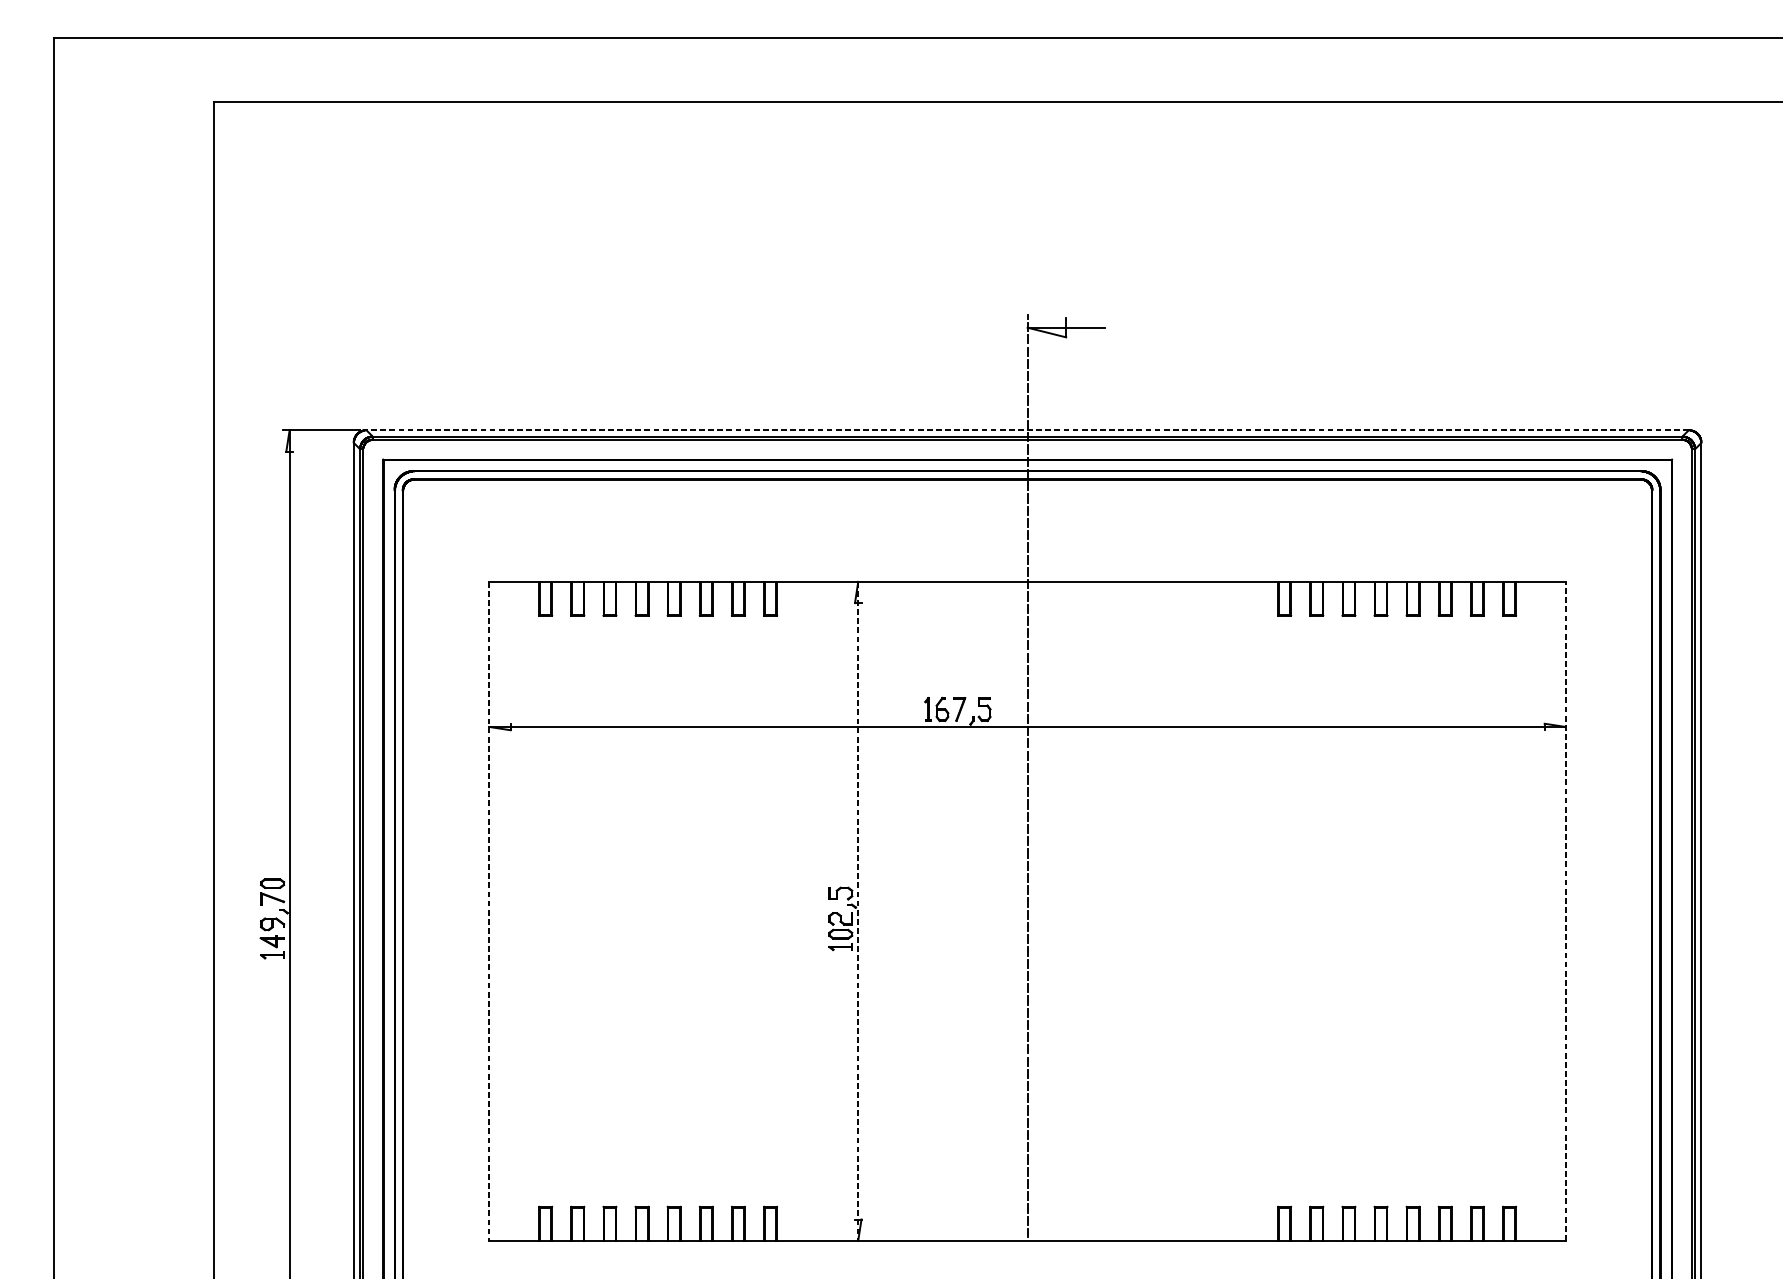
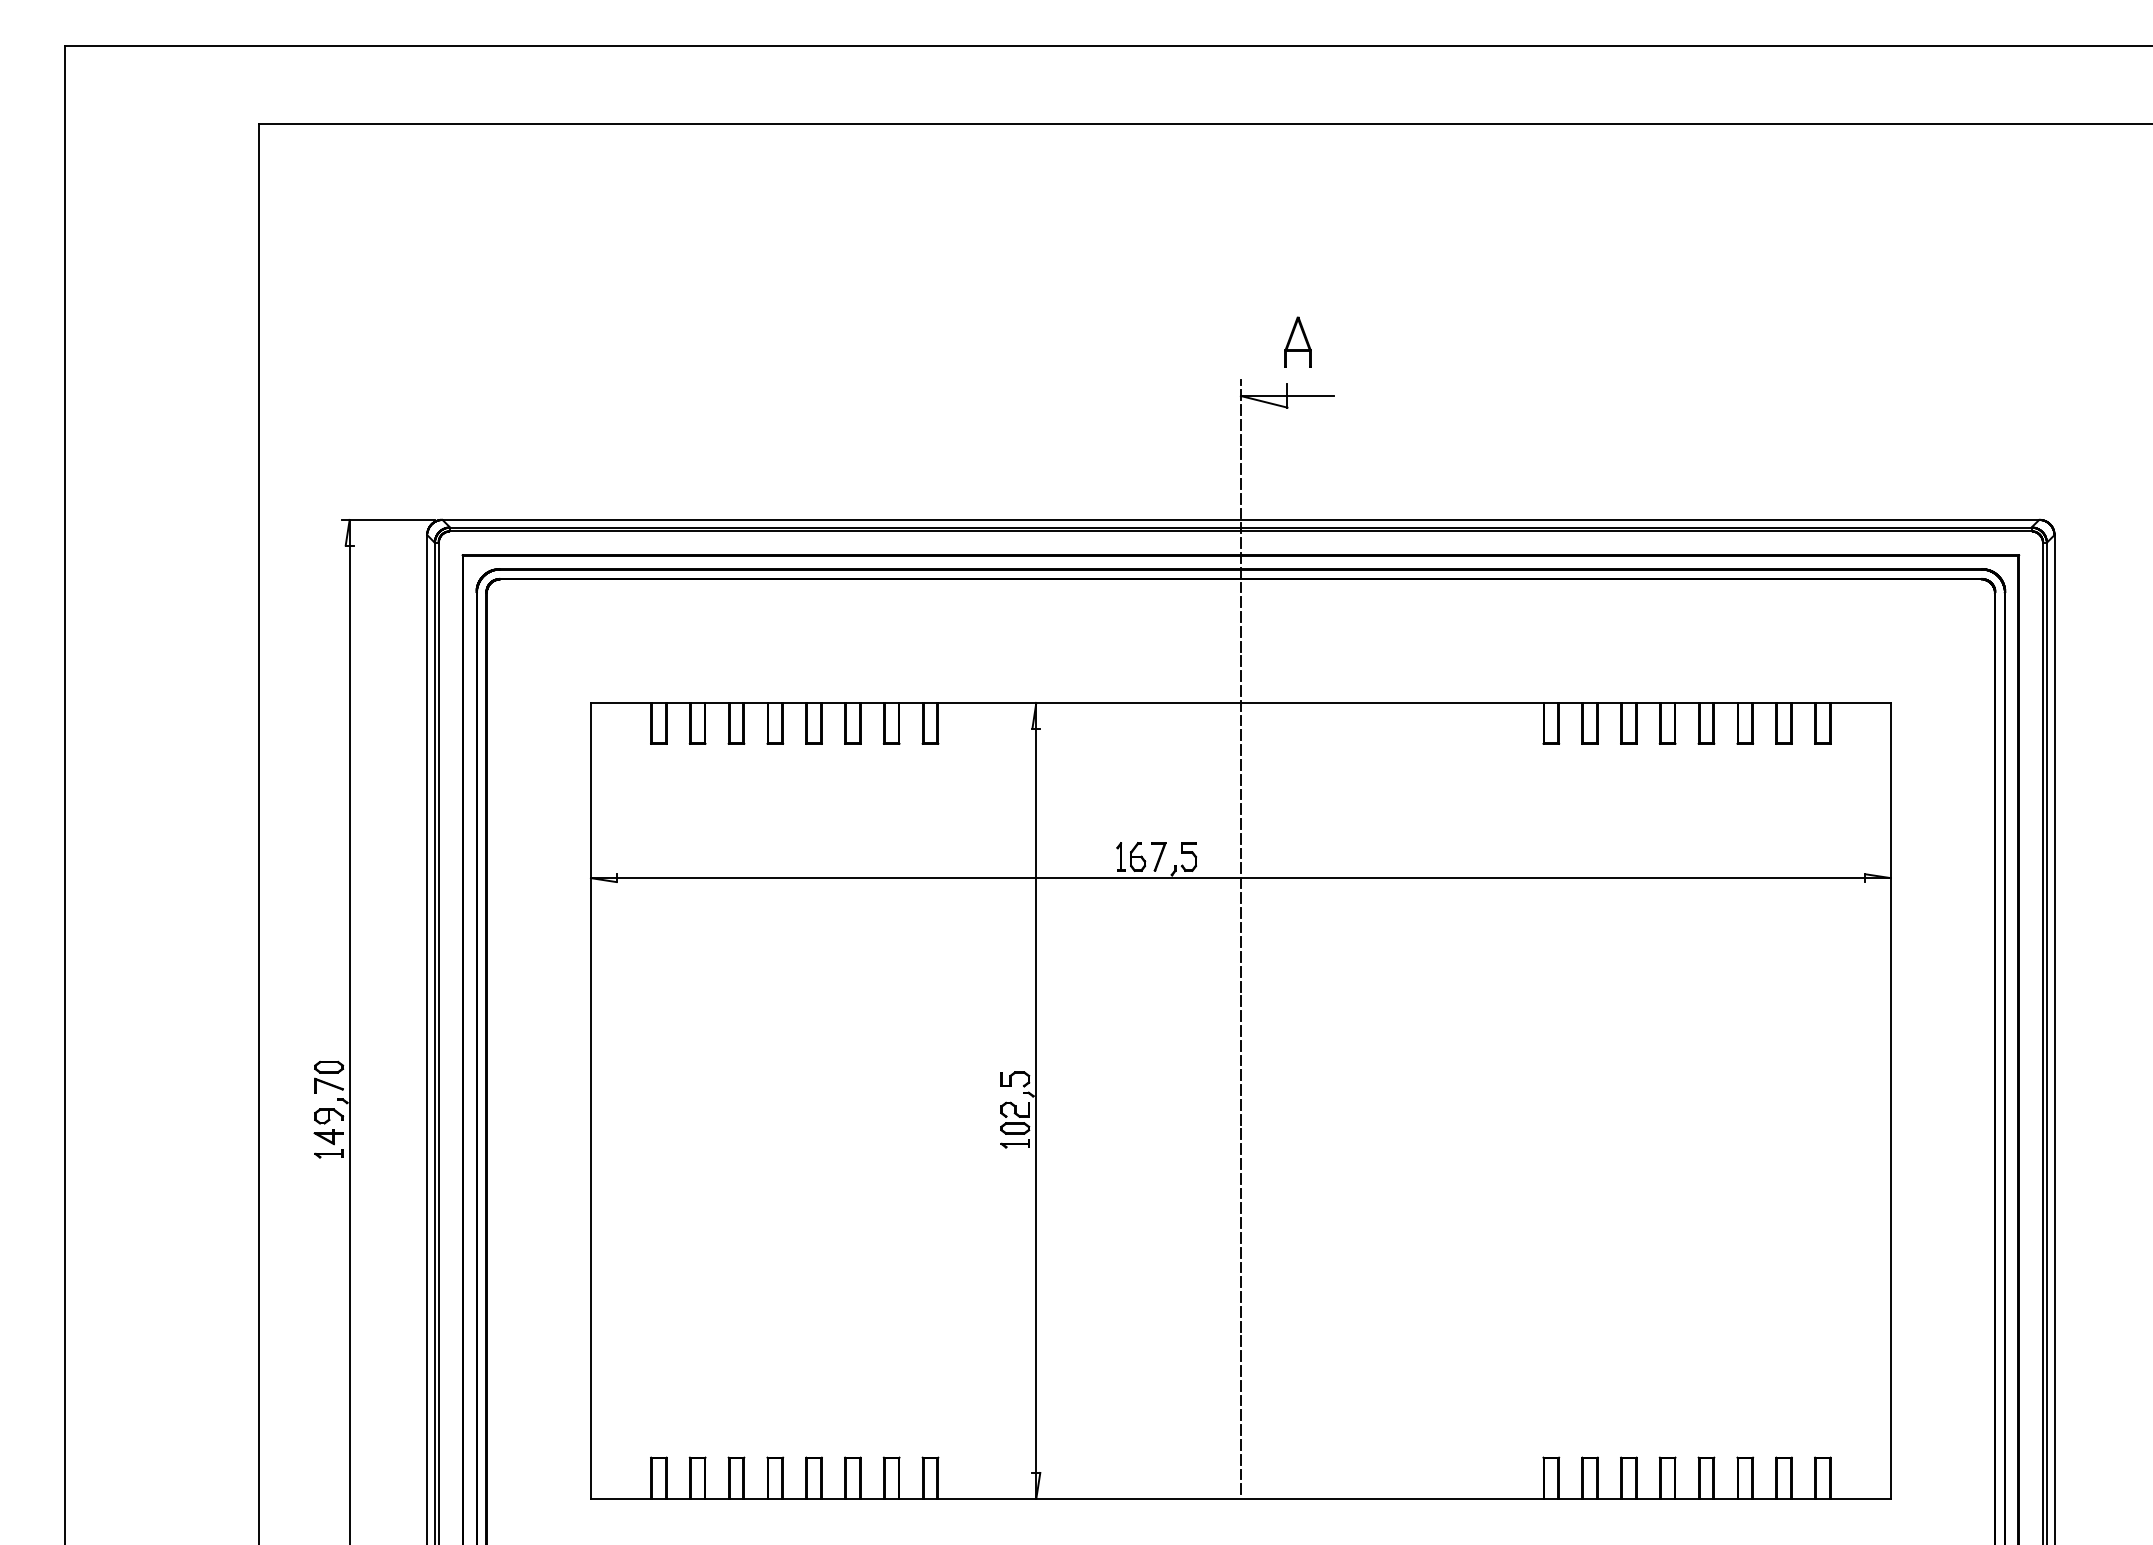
part: (1074, 282) -> (1297, 341), added
line: (1027, 429) -> (1240, 519), dashed -> solid
line: (489, 911) -> (590, 1100), dashed -> solid
line: (858, 911) -> (1036, 1100), dashed -> solid
line: (1565, 911) -> (1890, 1100), dashed -> solid

